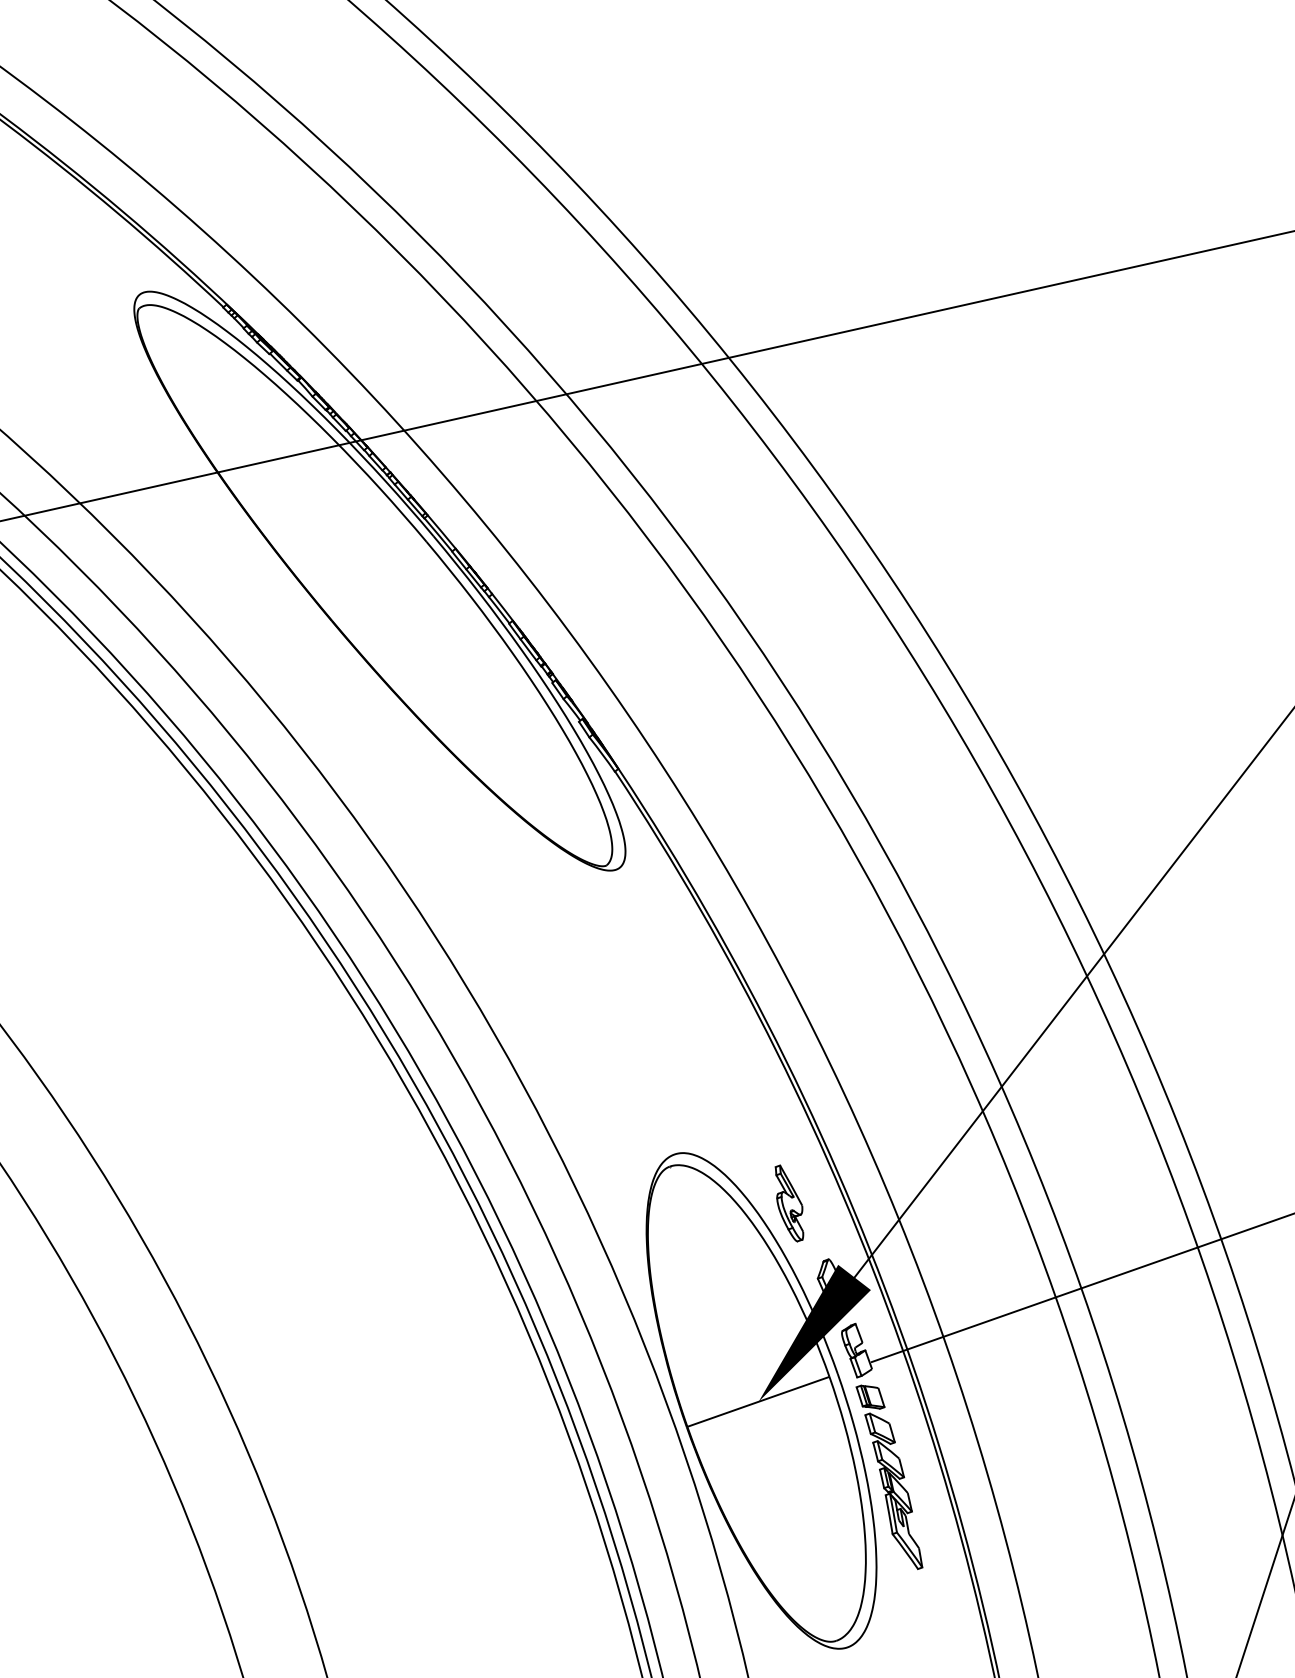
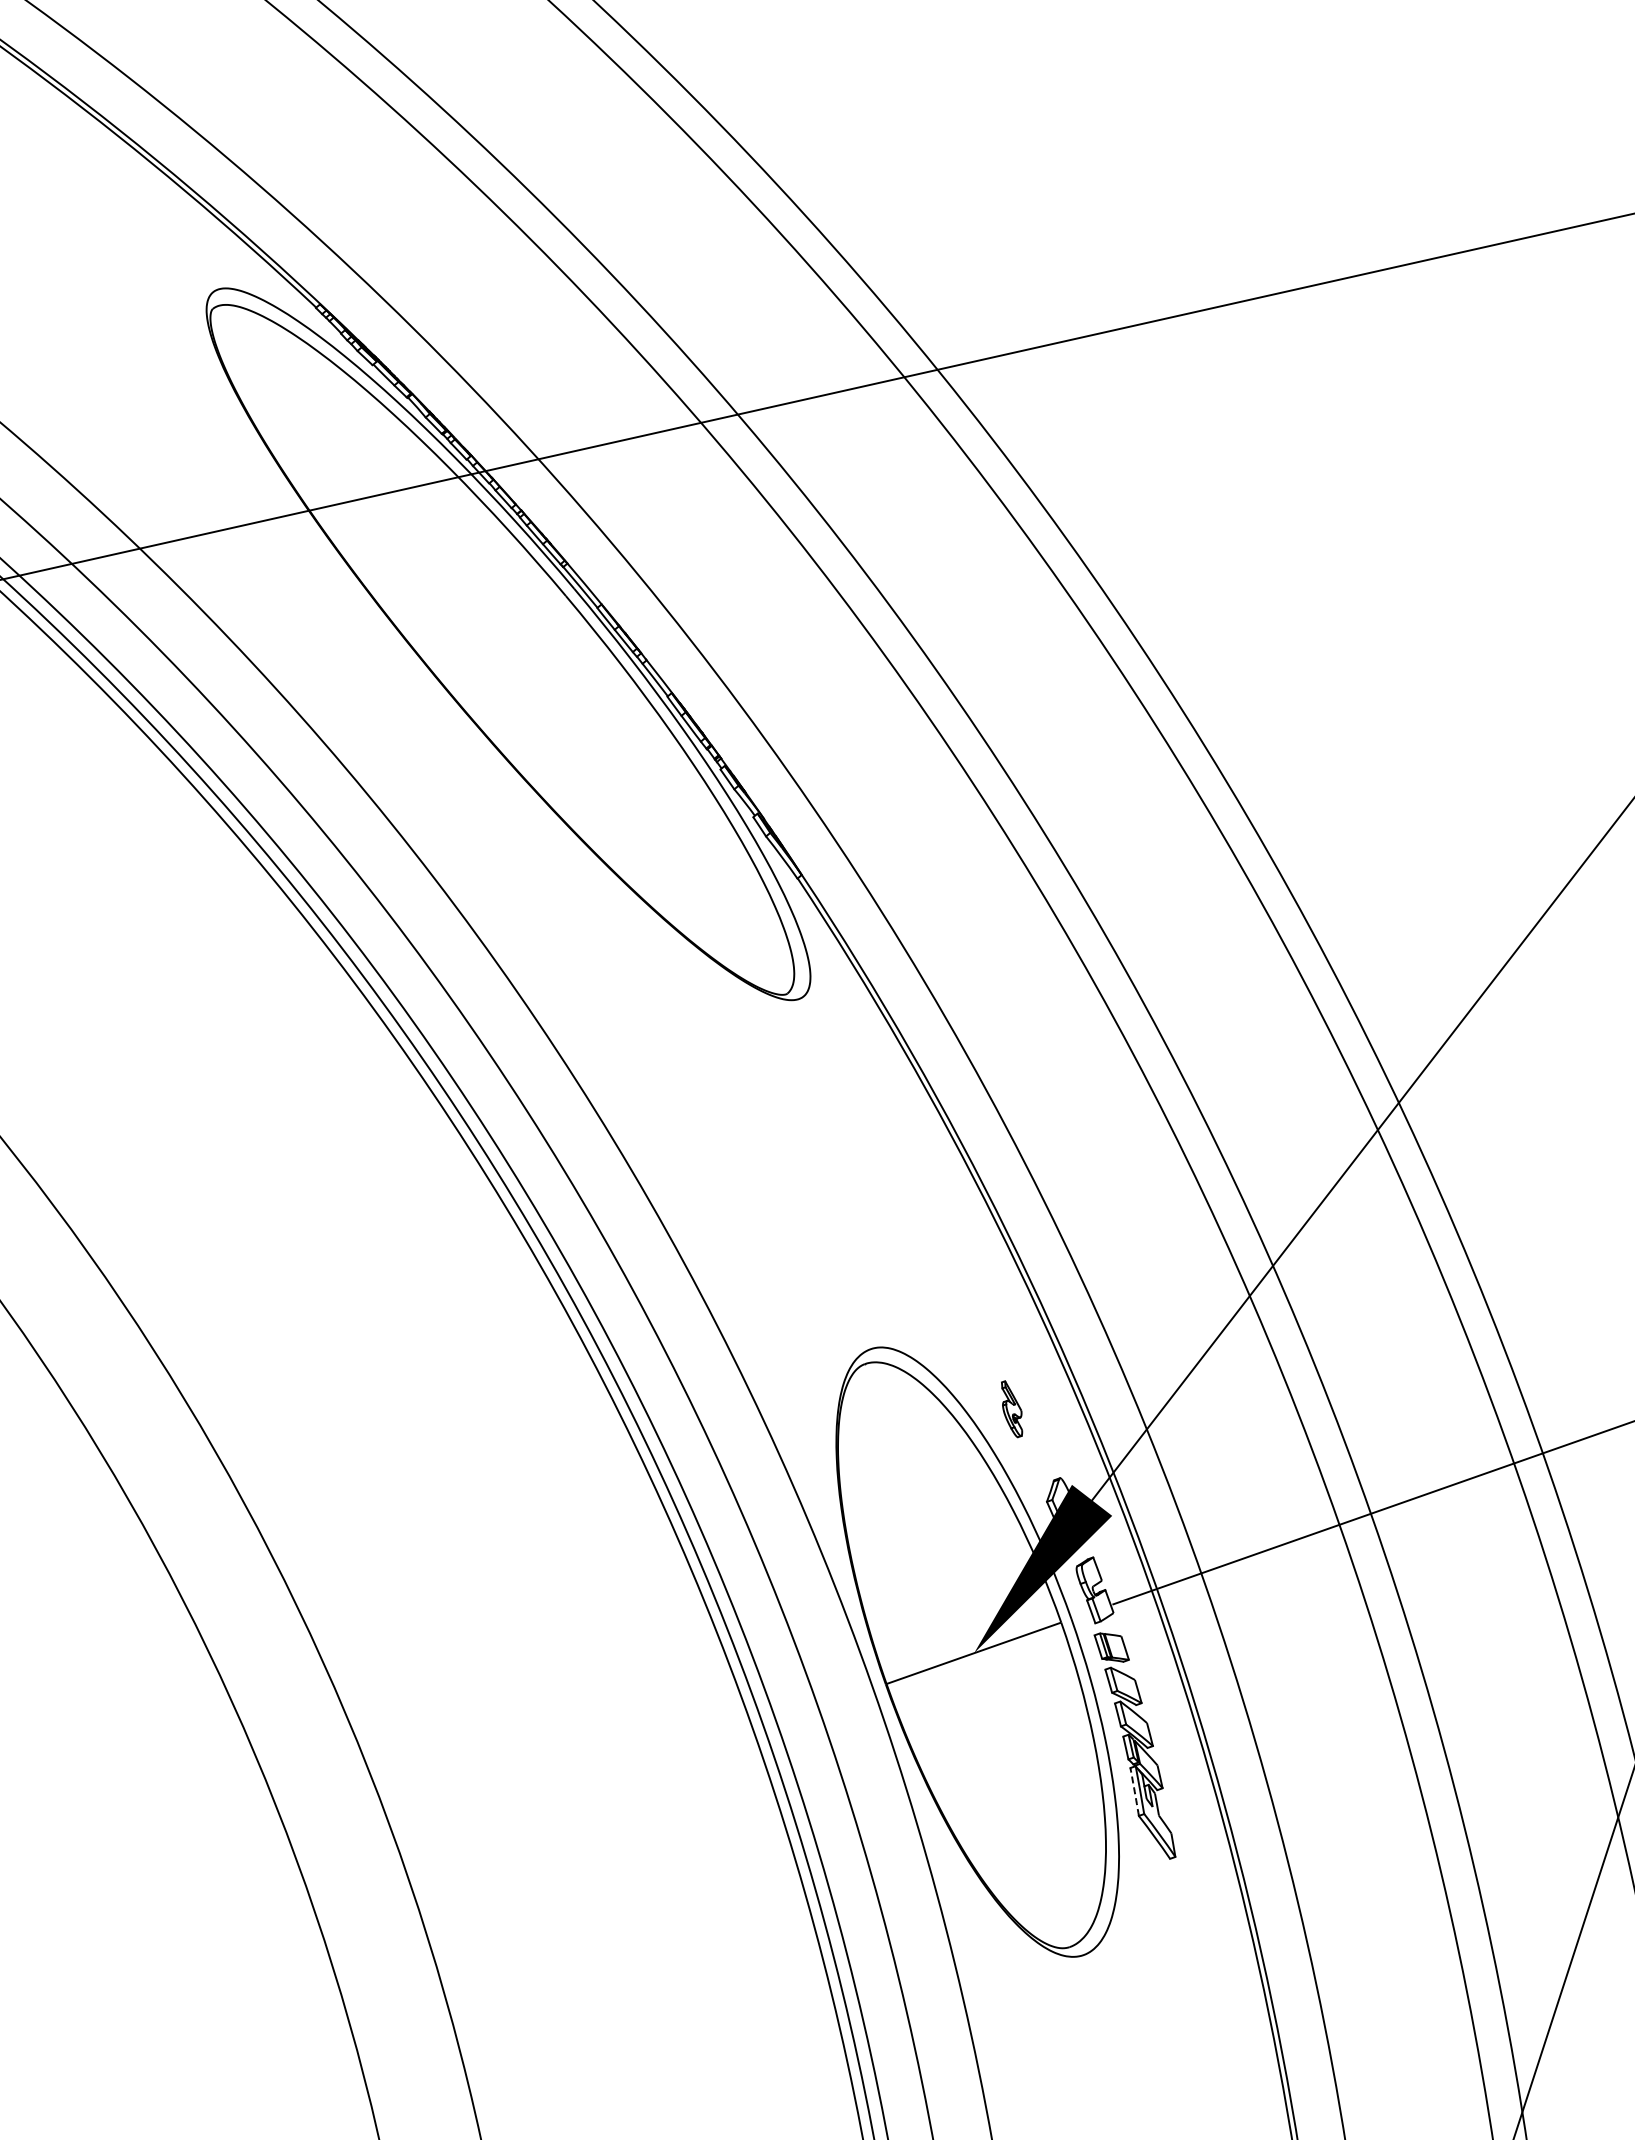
part: (789, 1202) -> (1011, 1408), size x0.6
arc: (889, 1514) -> (1134, 1791), solid -> dashed

